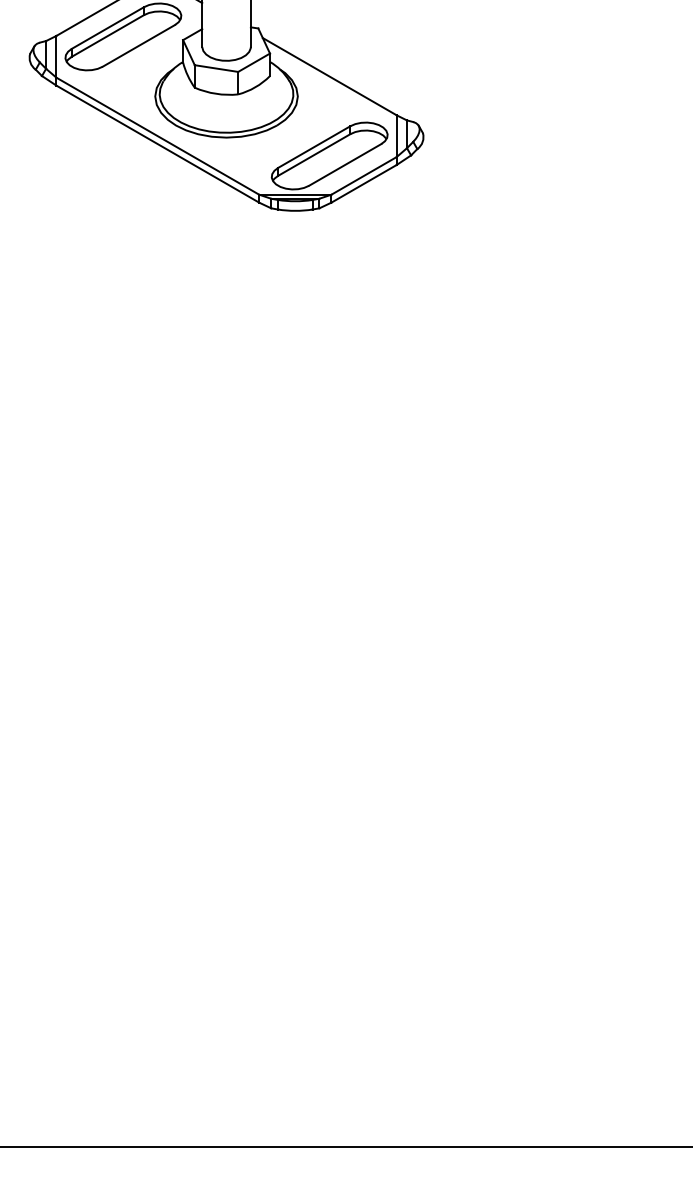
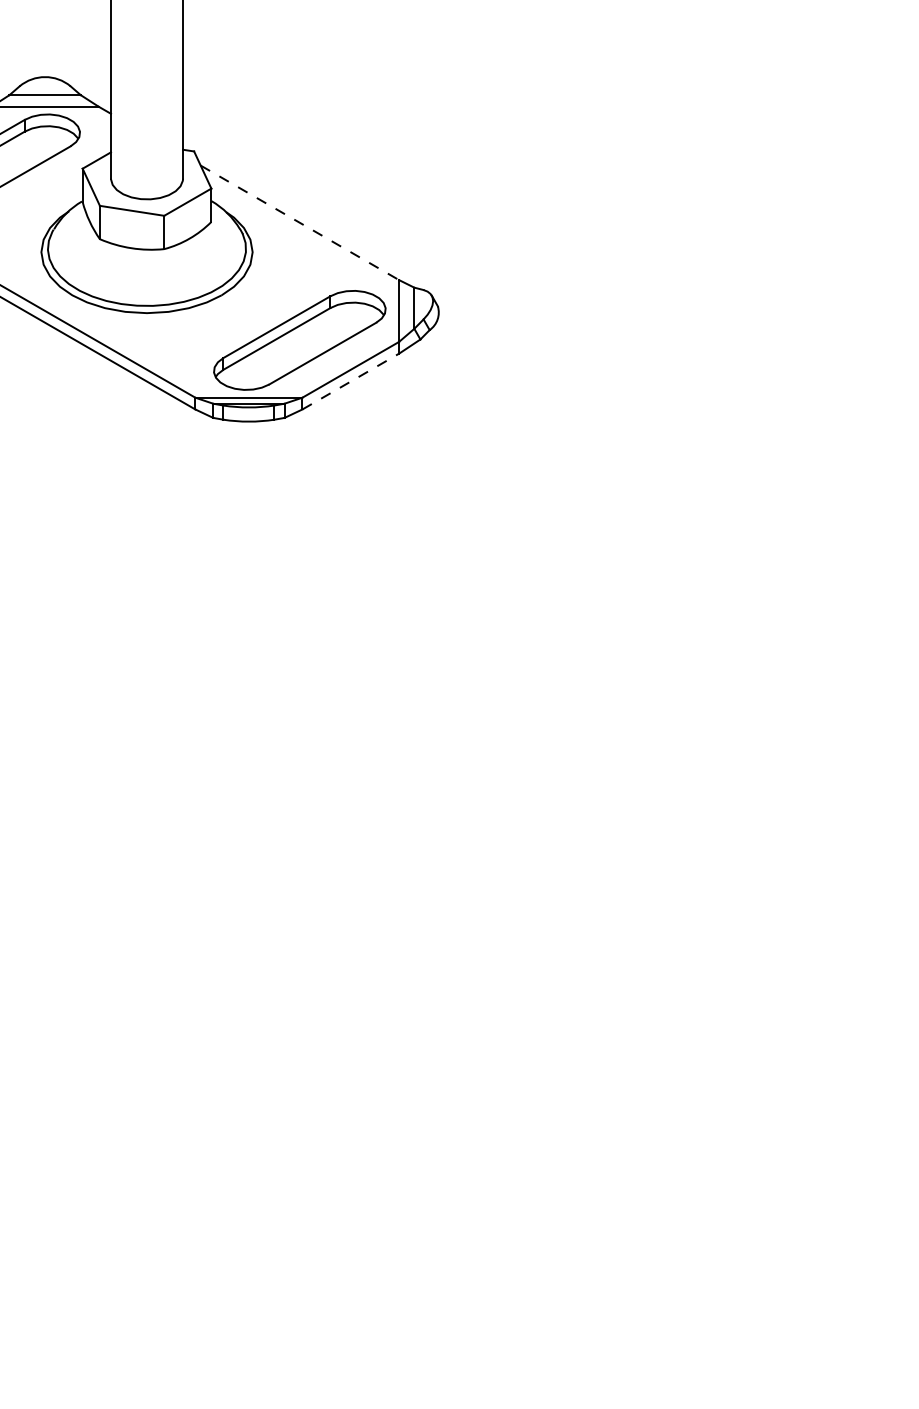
line: (330, 76) -> (301, 222), solid -> dashed
line: (364, 183) -> (351, 381), solid -> dashed

